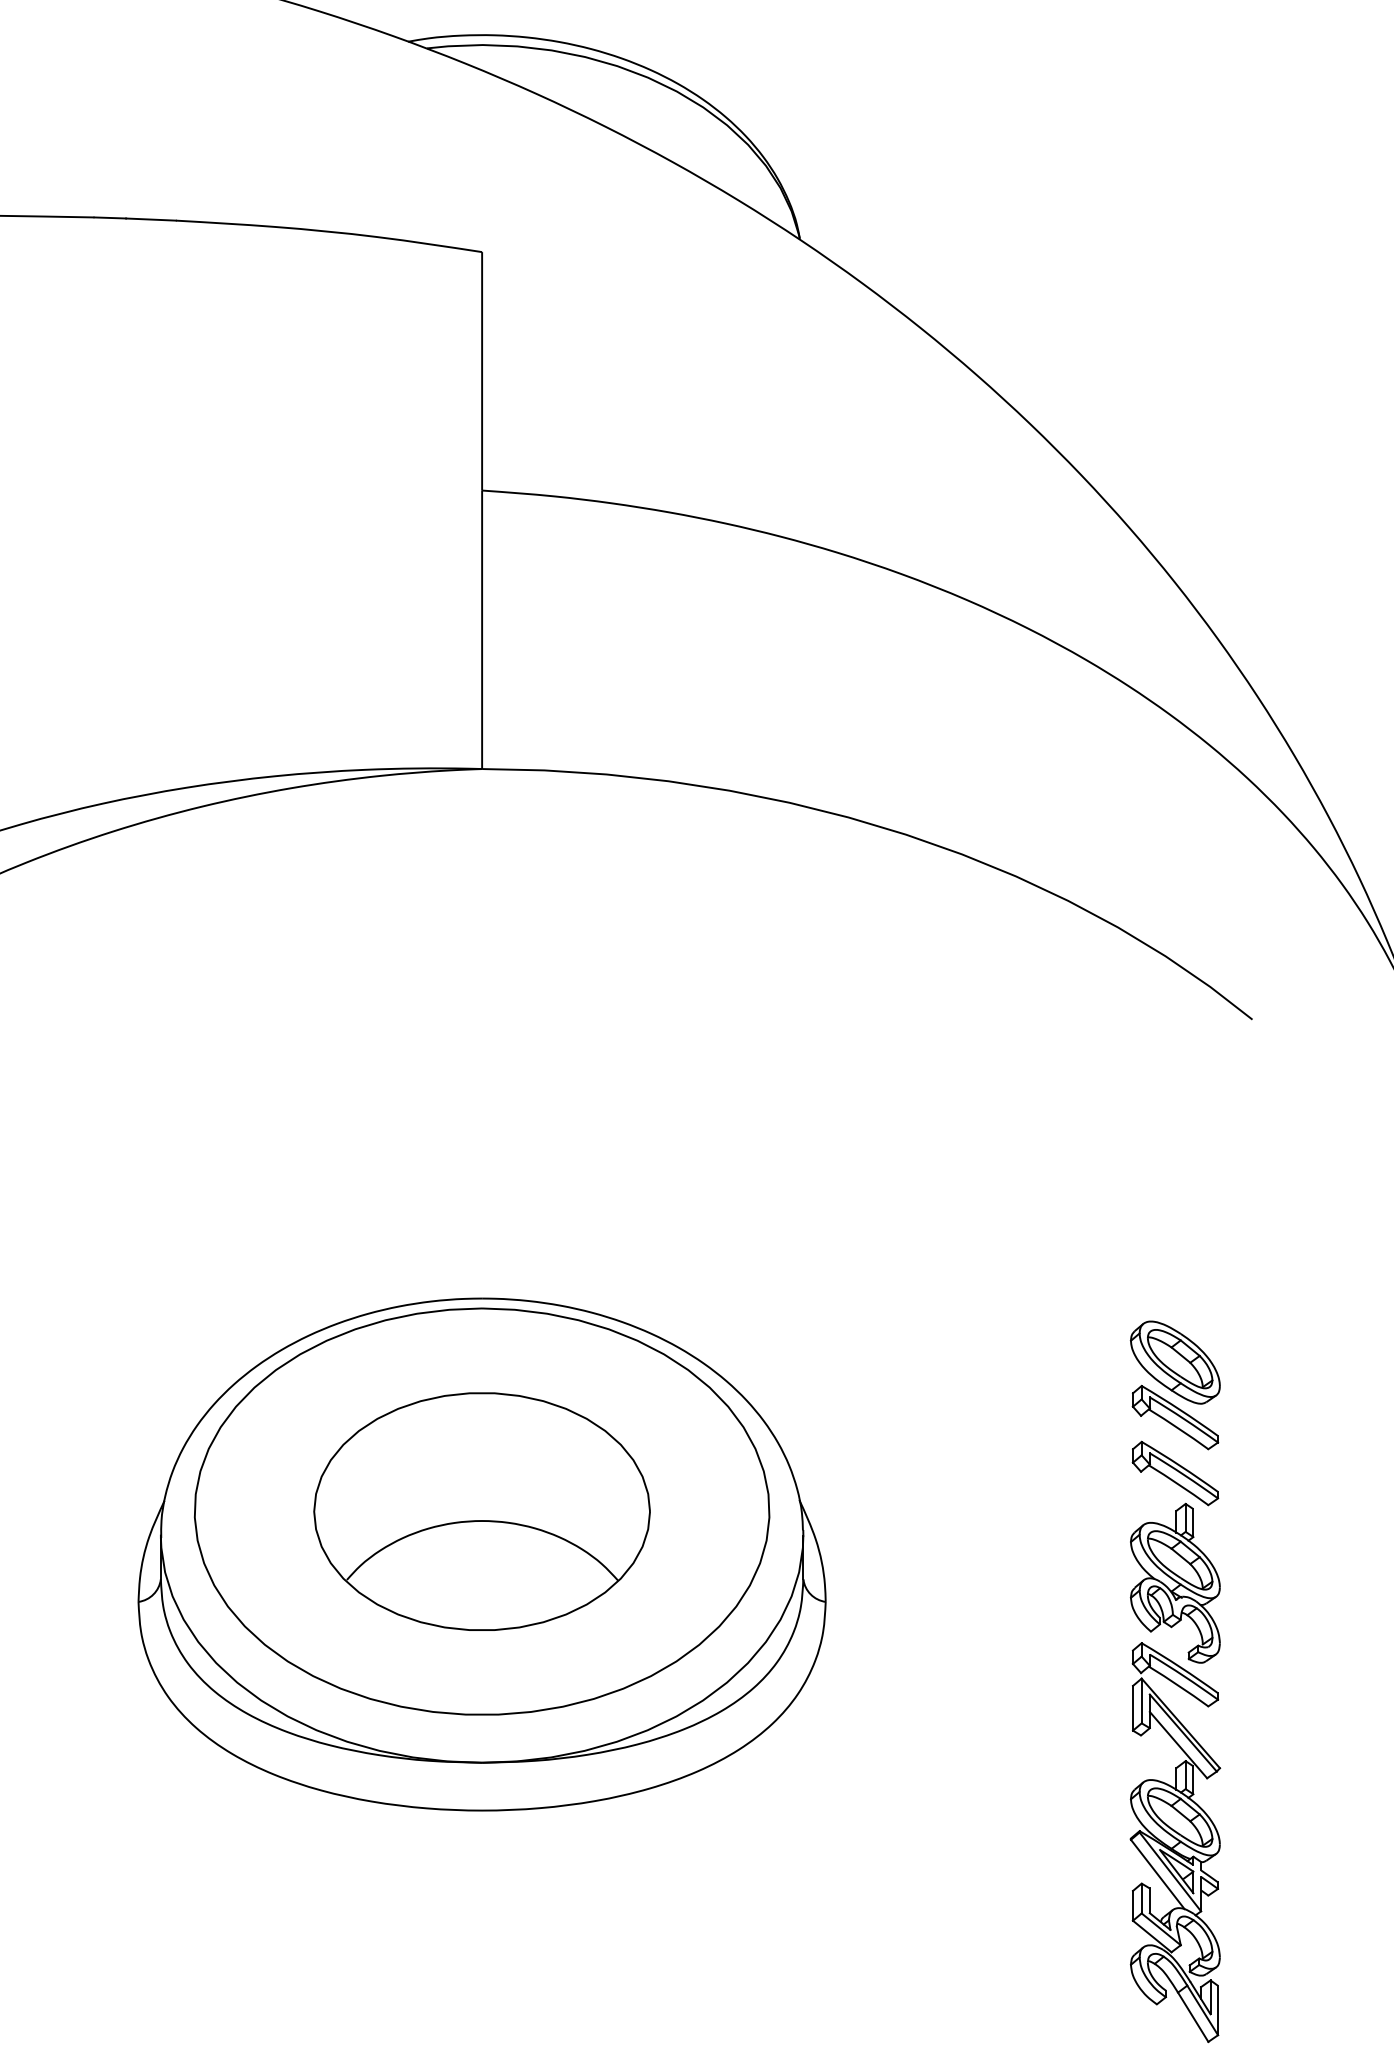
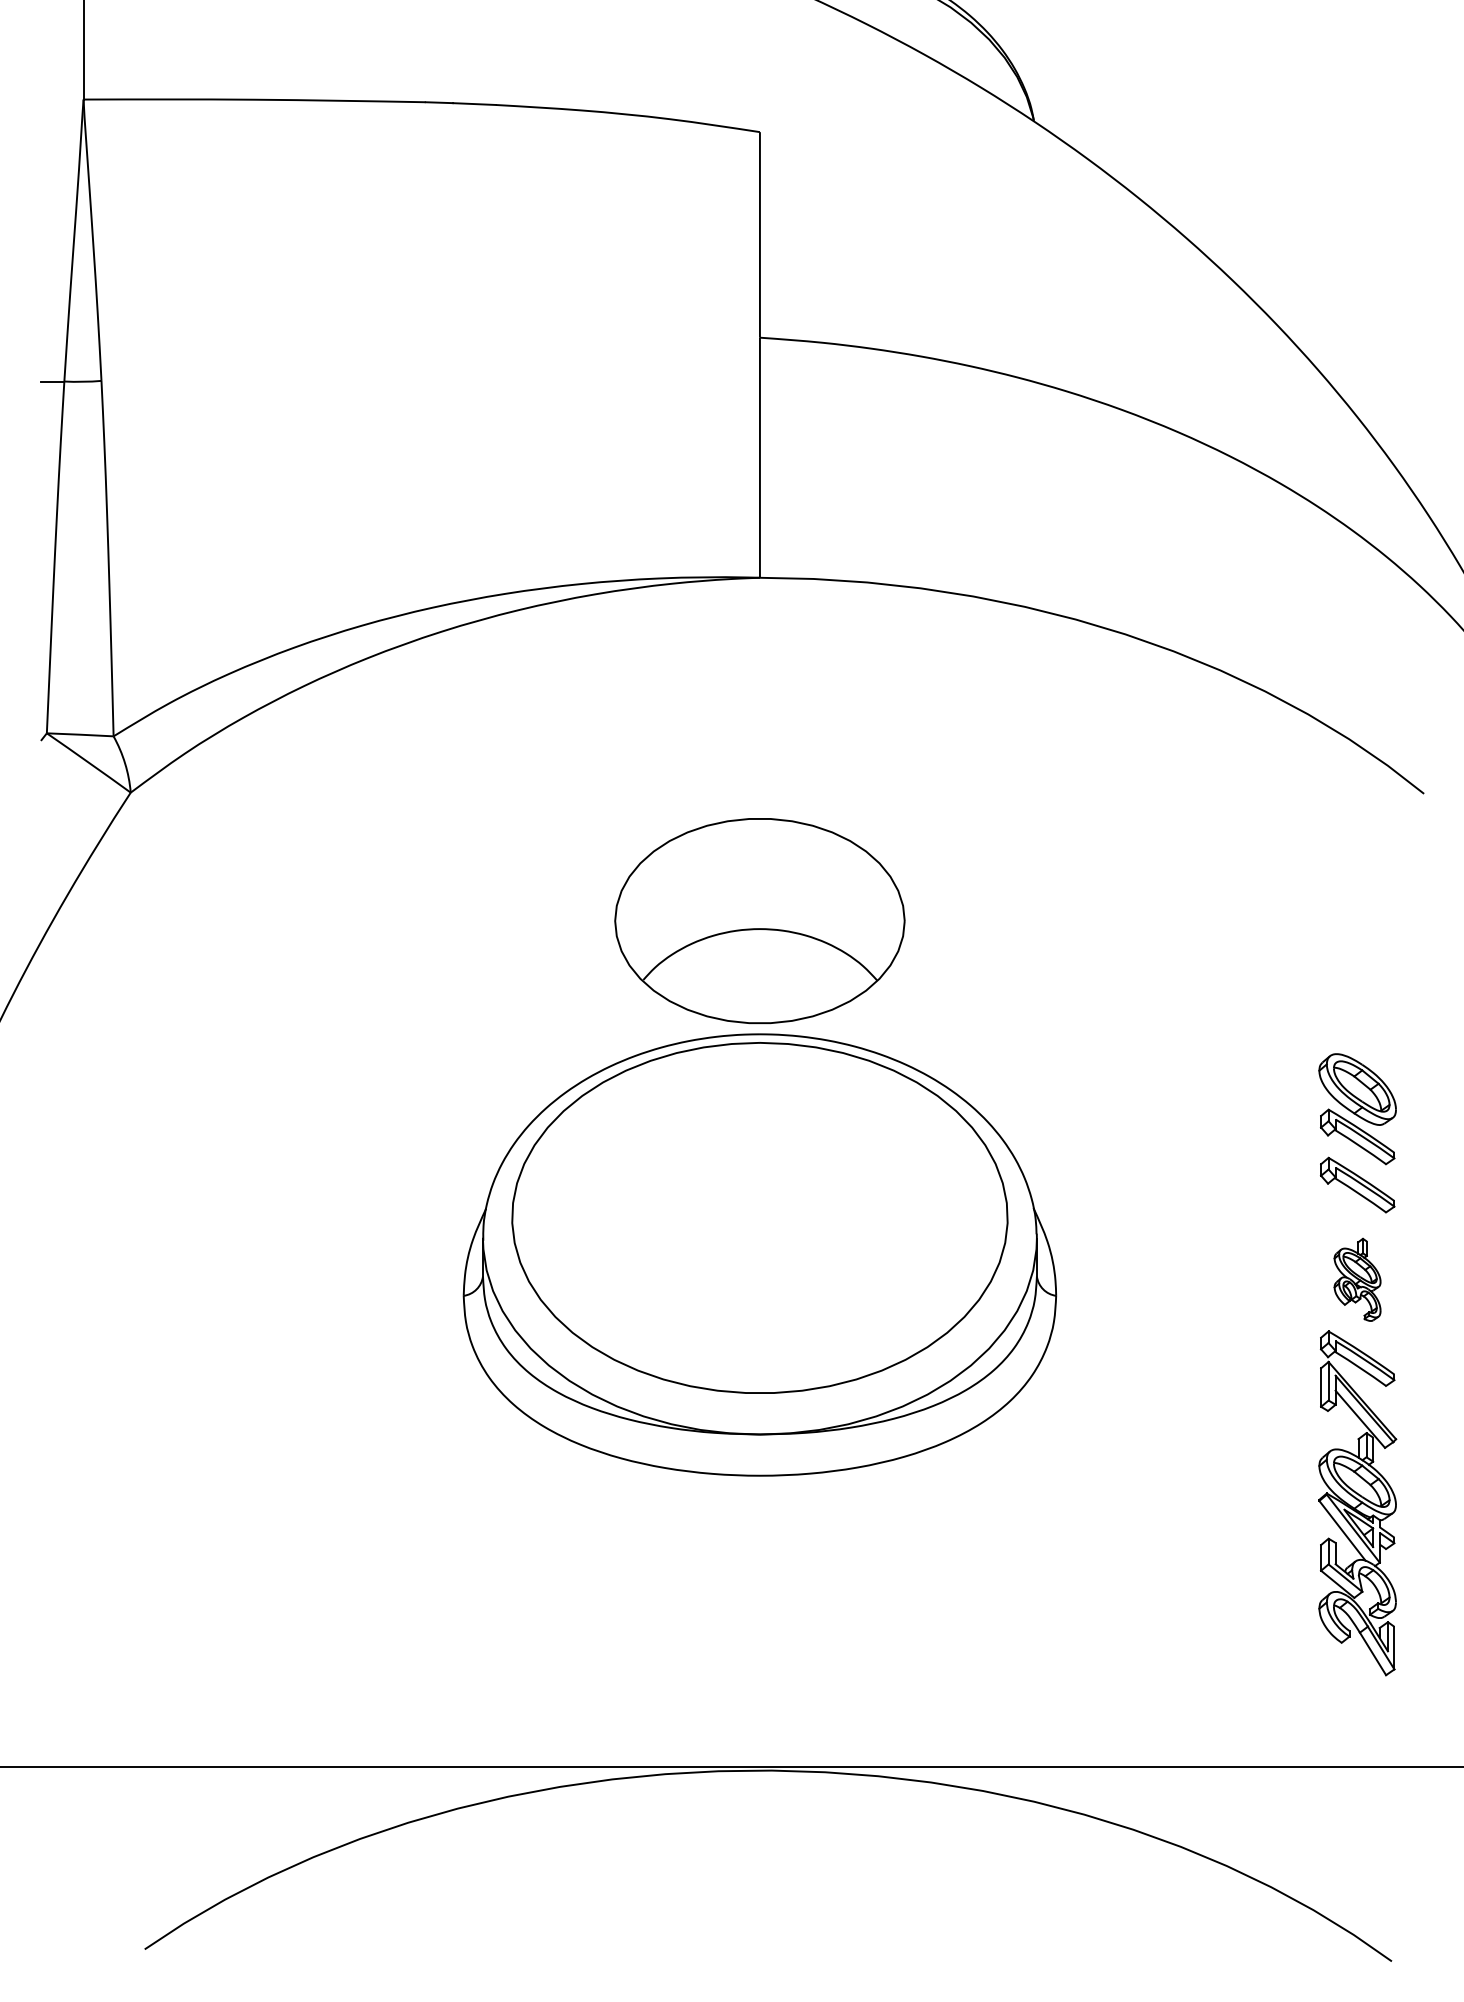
part: (481, 1512) -> (759, 921), moved
part: (1175, 1582) -> (1357, 1279), size x0.6

